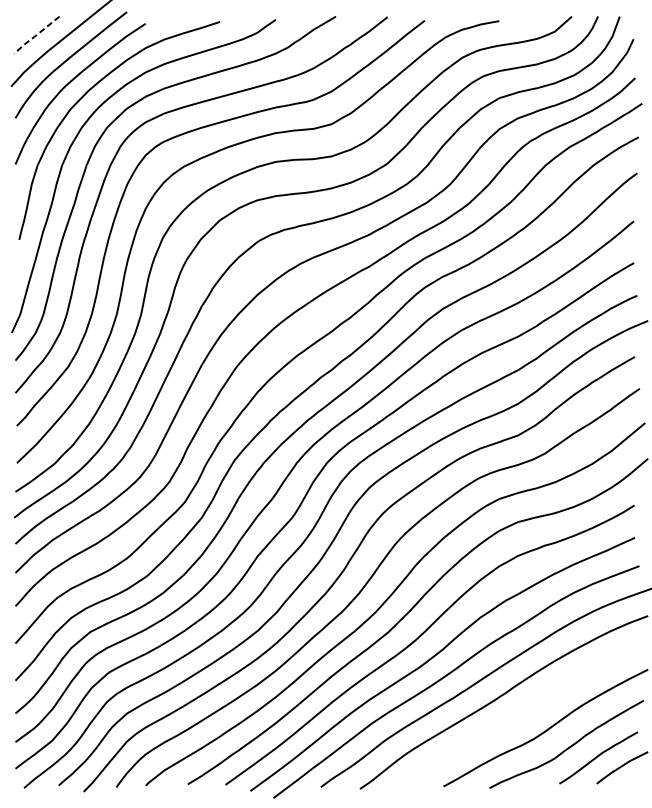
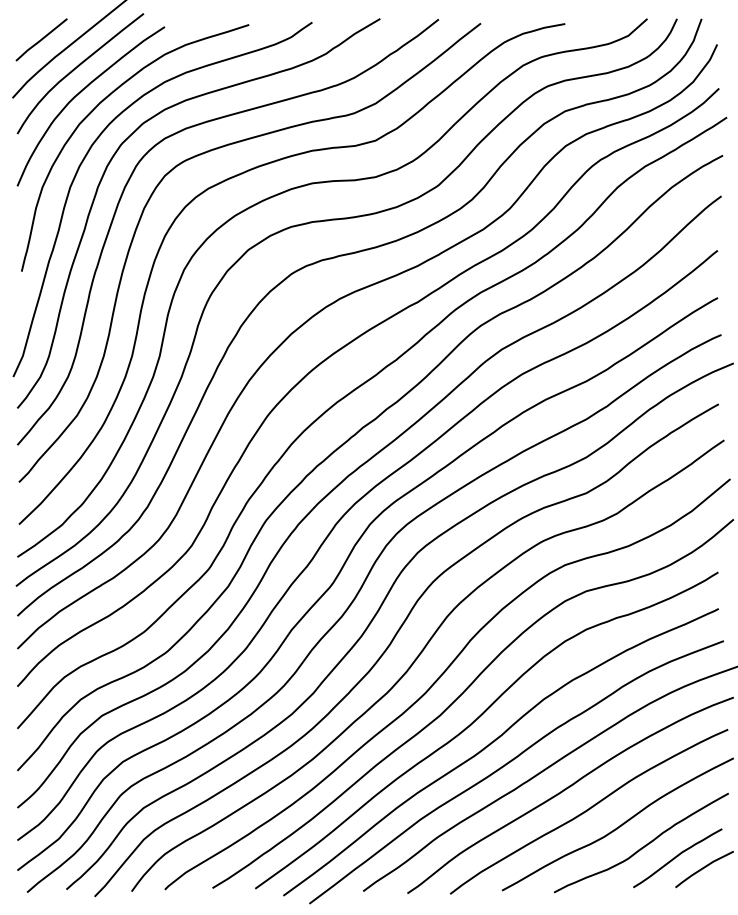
line: (35, 35) -> (40, 40), dashed -> solid
curve: (519, 715) -> (588, 810), added

